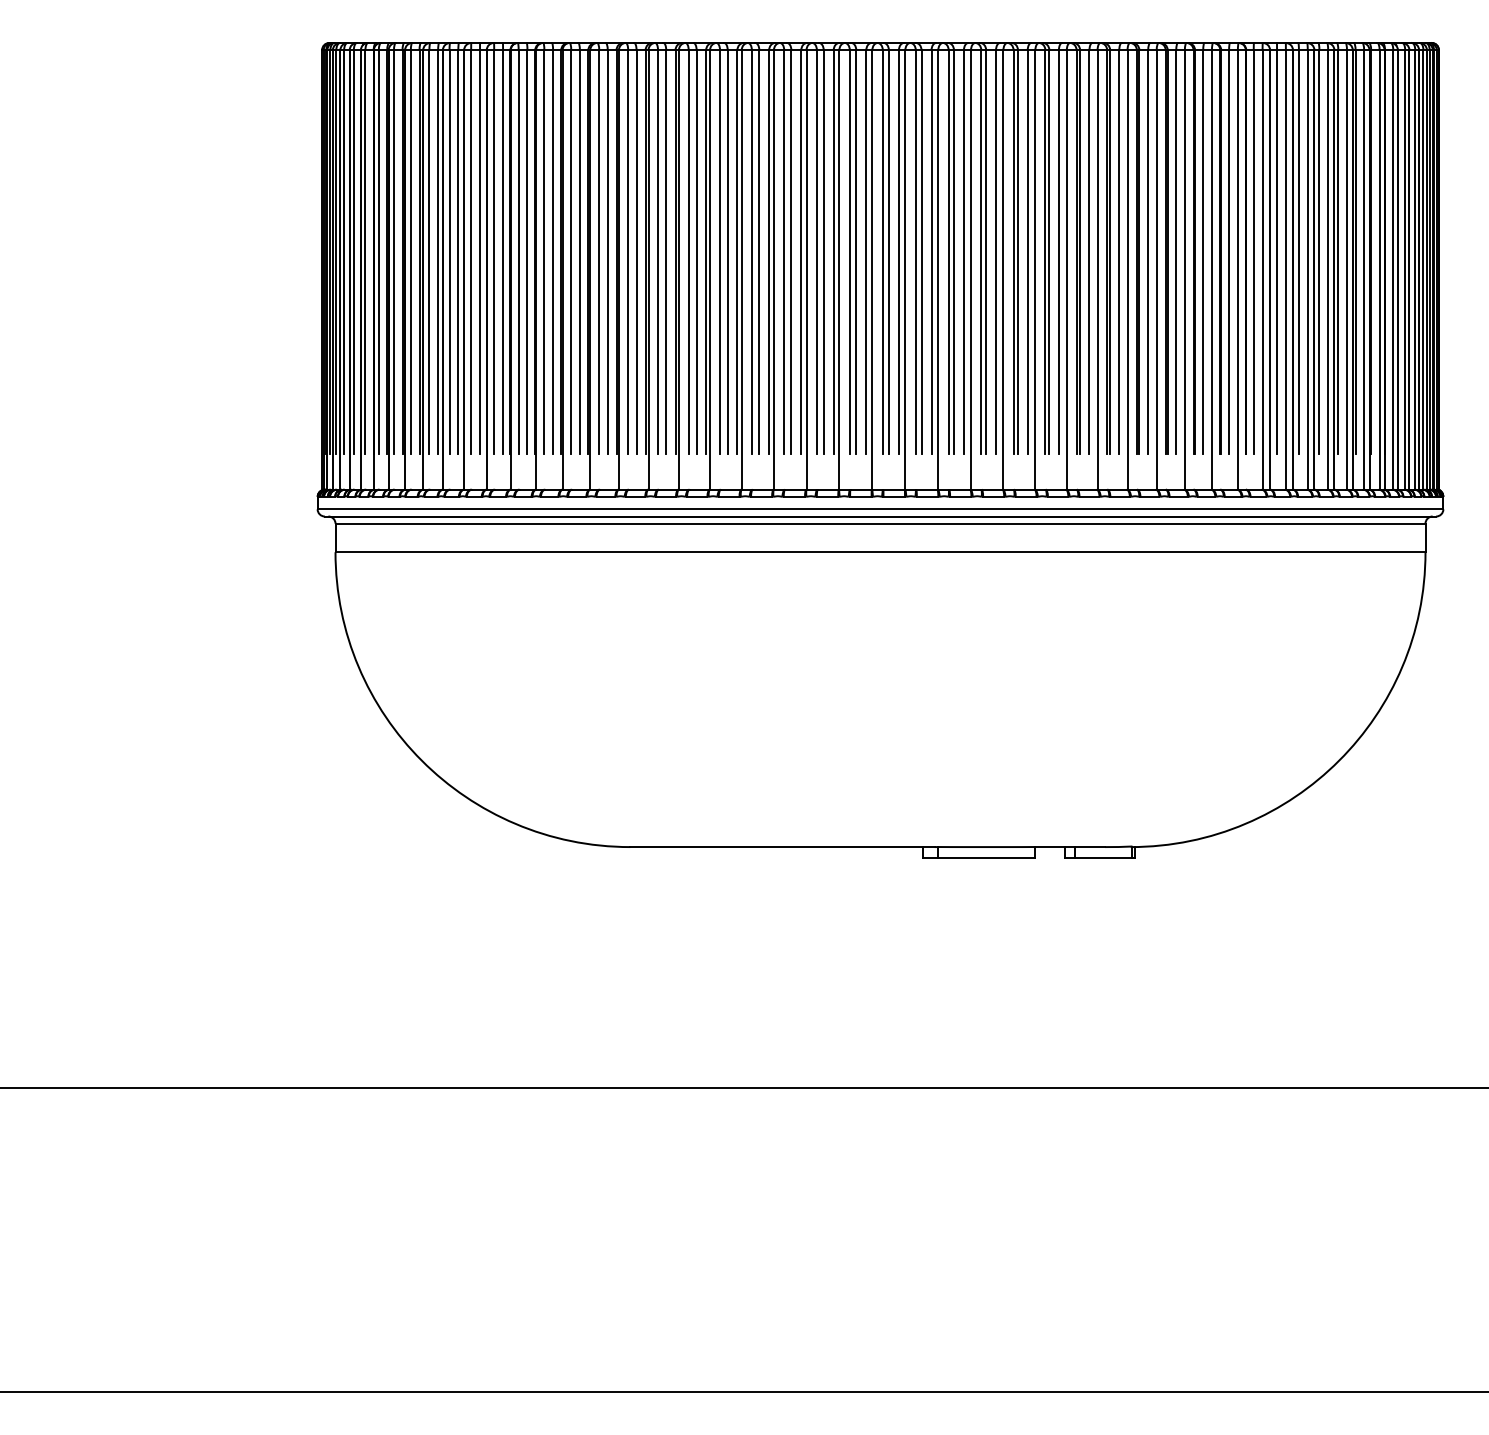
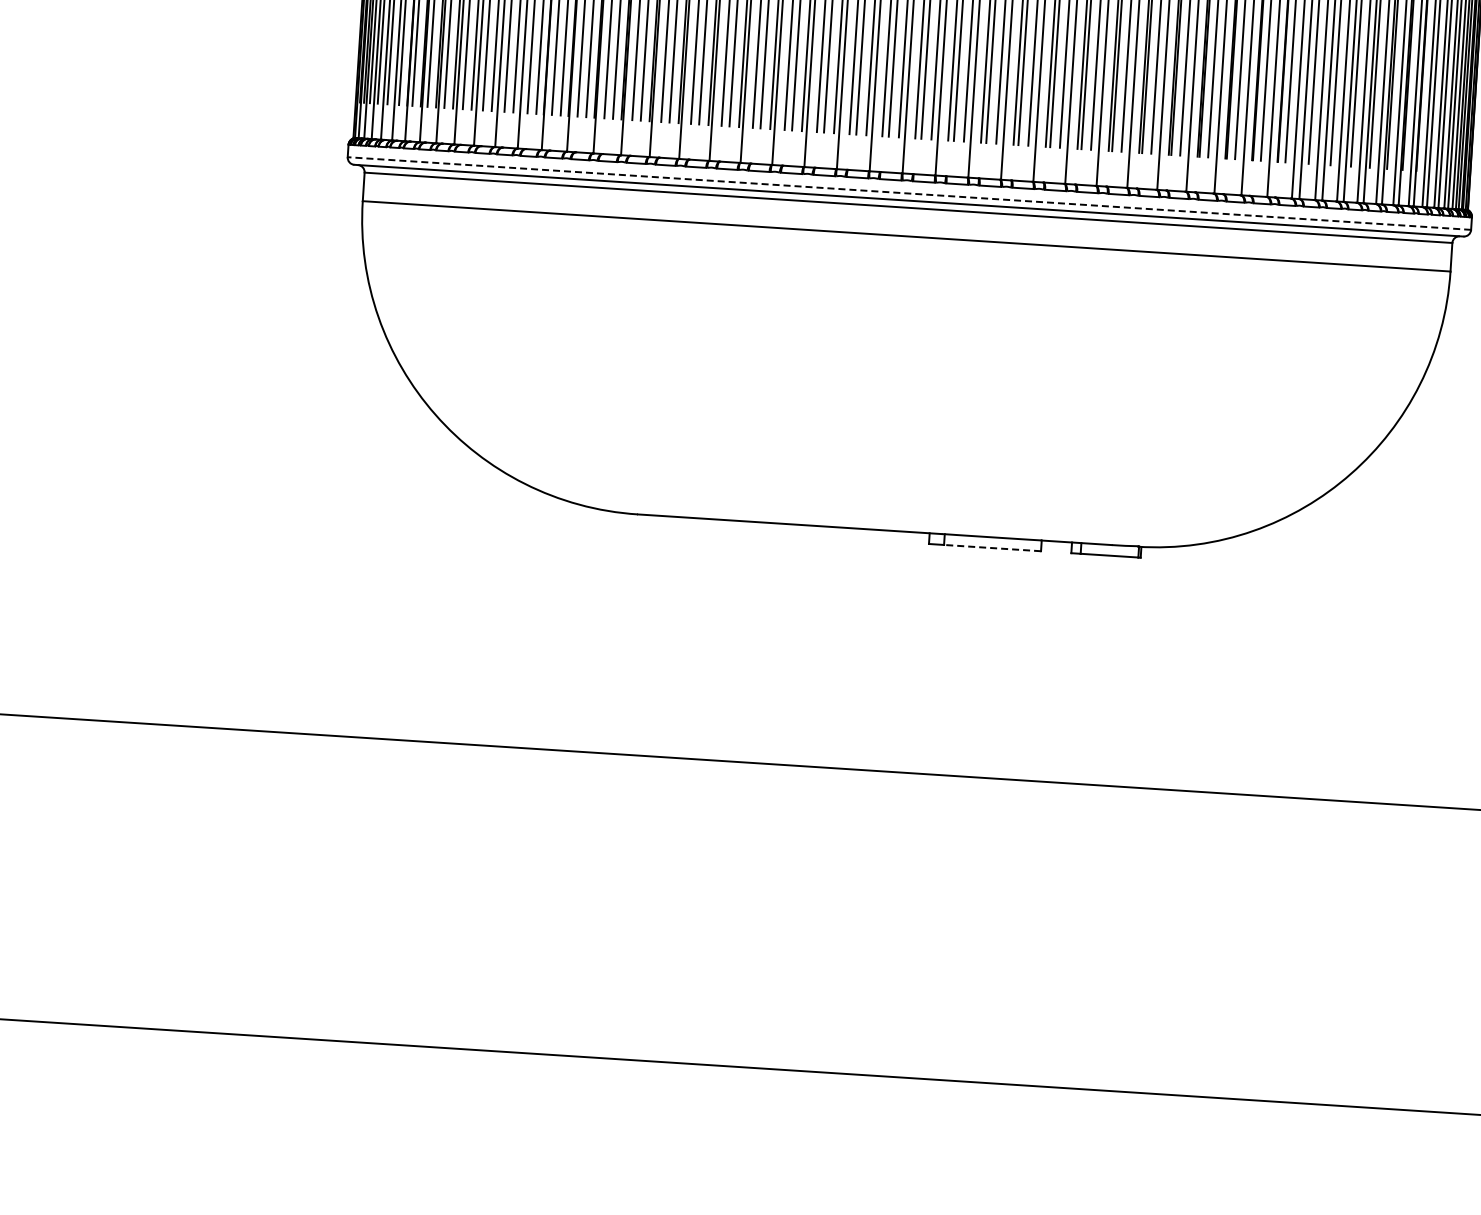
line: (880, 509) -> (909, 193), solid -> dashed
line: (986, 857) -> (992, 547), solid -> dashed

